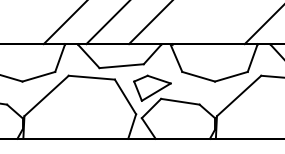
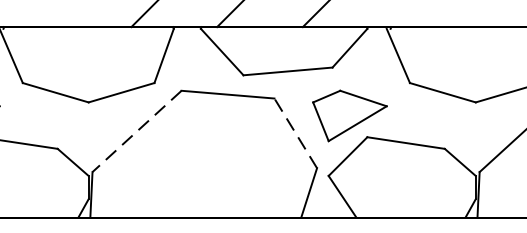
line: (46, 96) -> (136, 132), solid -> dashed
line: (125, 96) -> (295, 132), solid -> dashed

